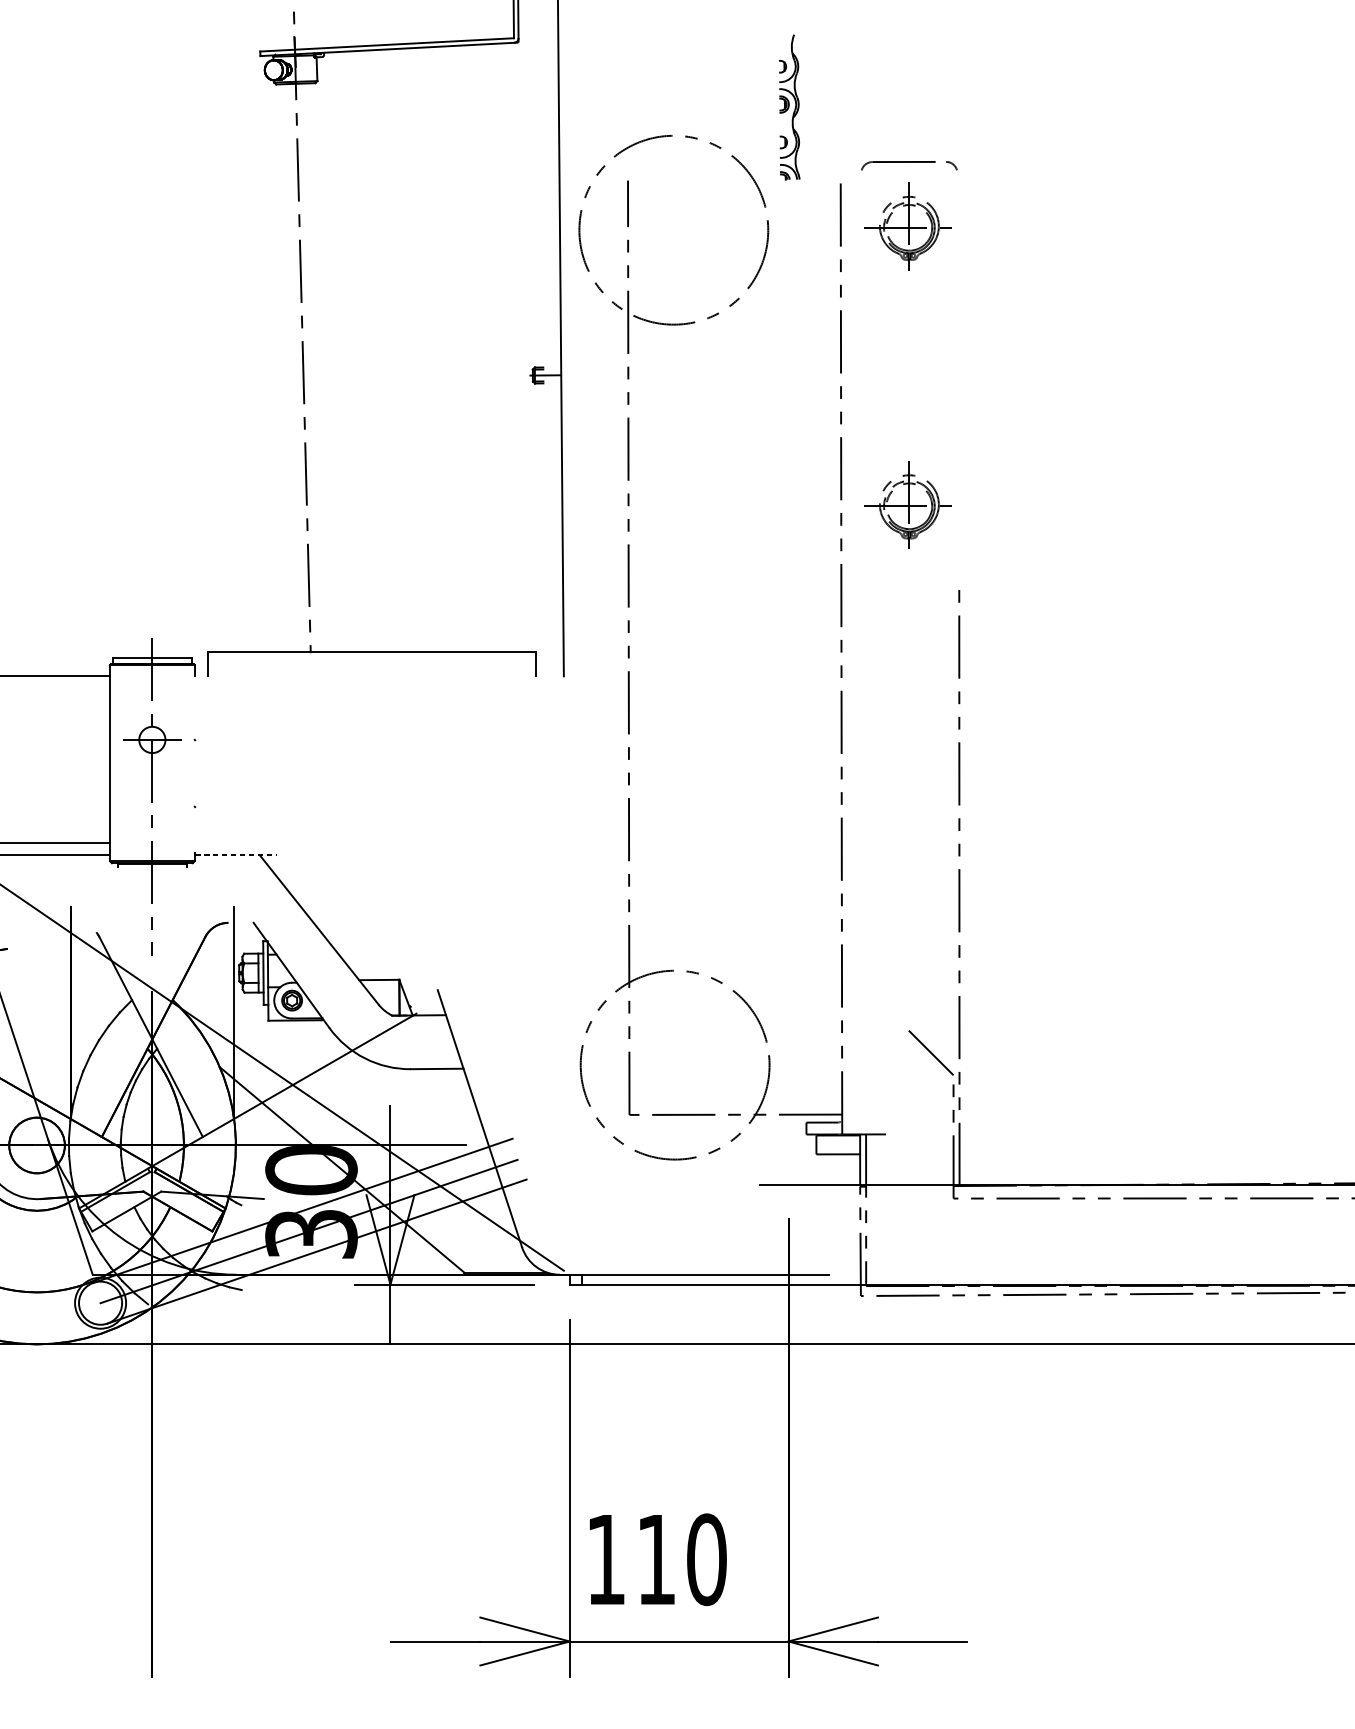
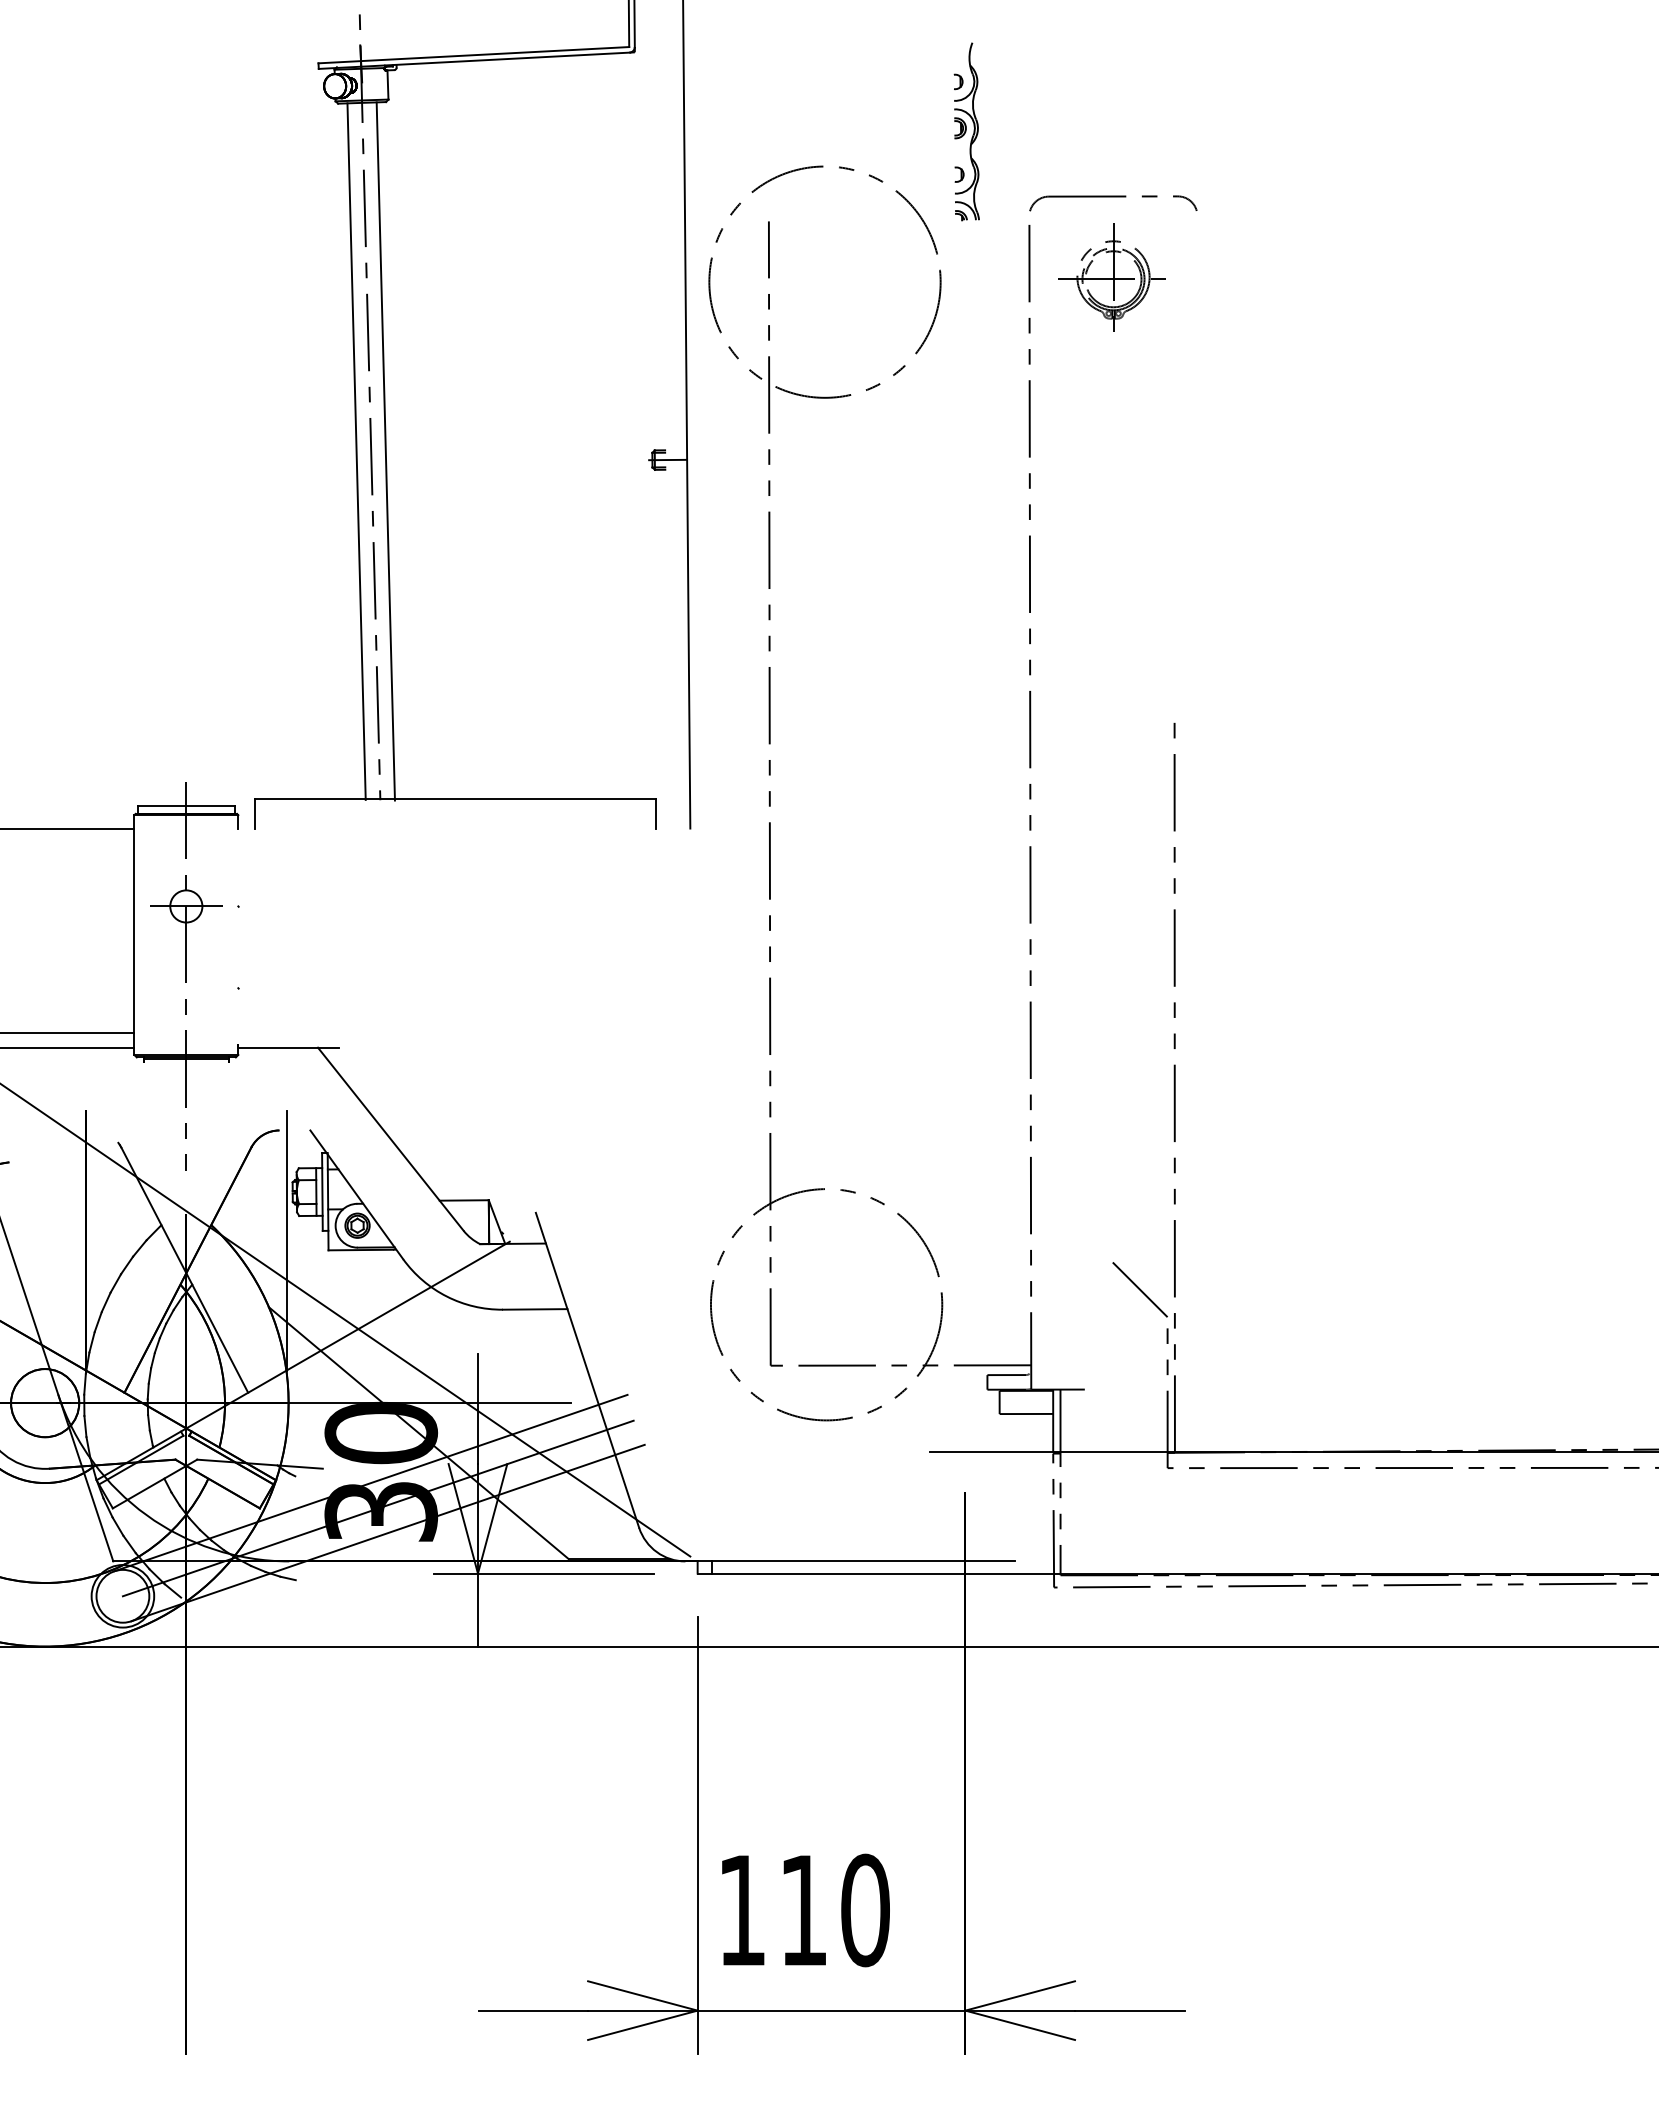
part: (909, 165) -> (1113, 203), size x1.43
line: (291, 368) -> (356, 451), added
line: (314, 368) -> (385, 451), added
part: (907, 504) -> (1111, 618), removed
line: (236, 855) -> (289, 1047), dashed -> solid

